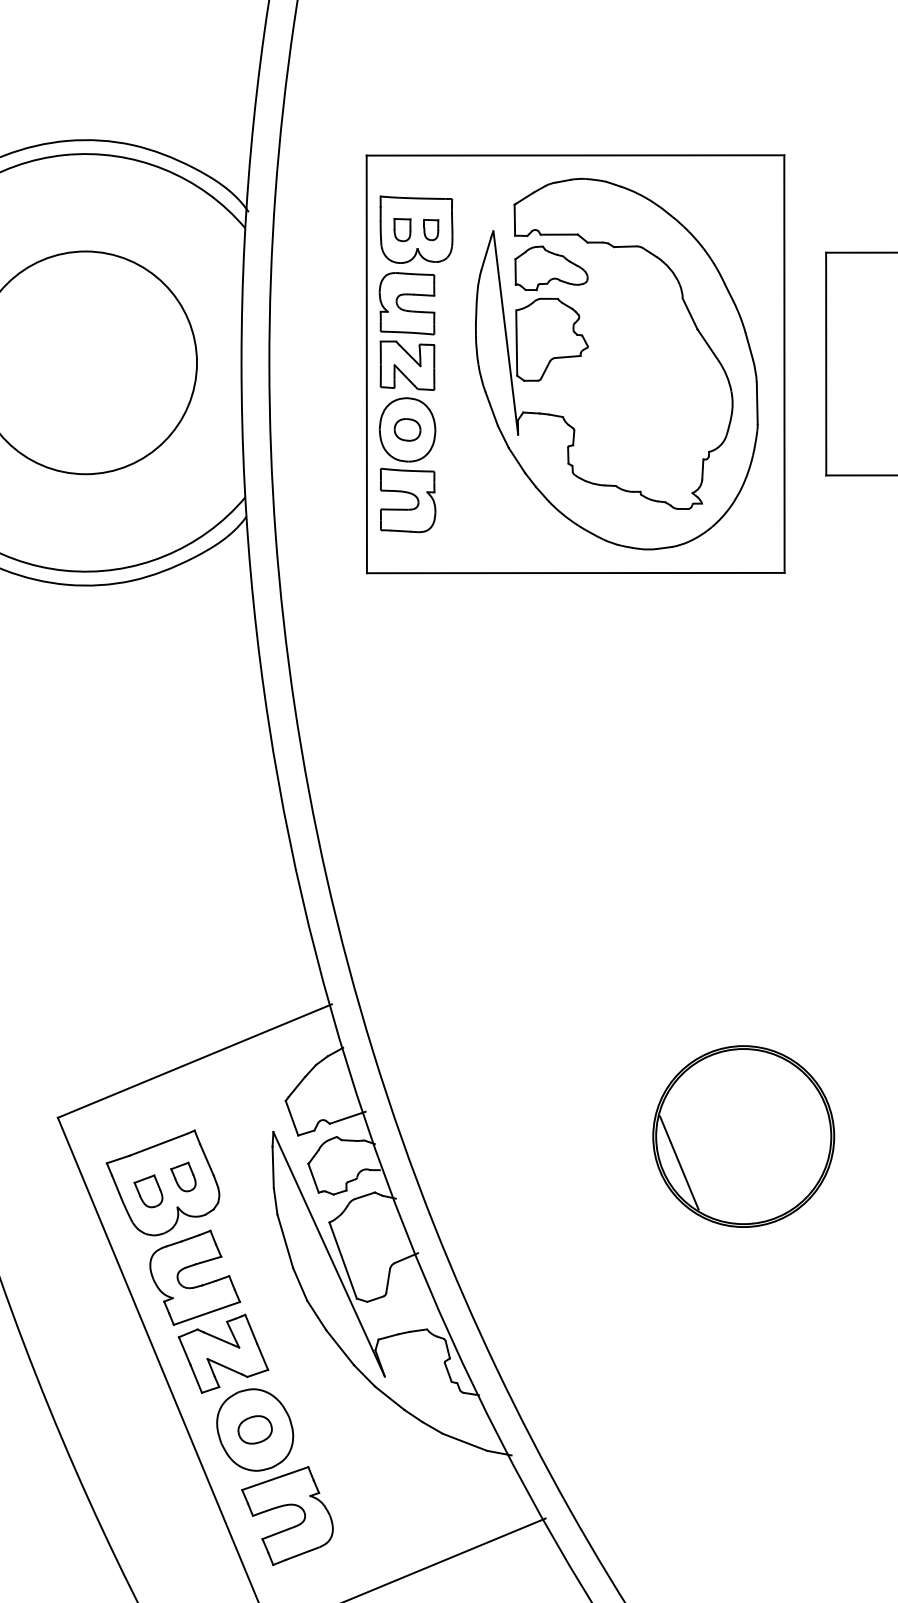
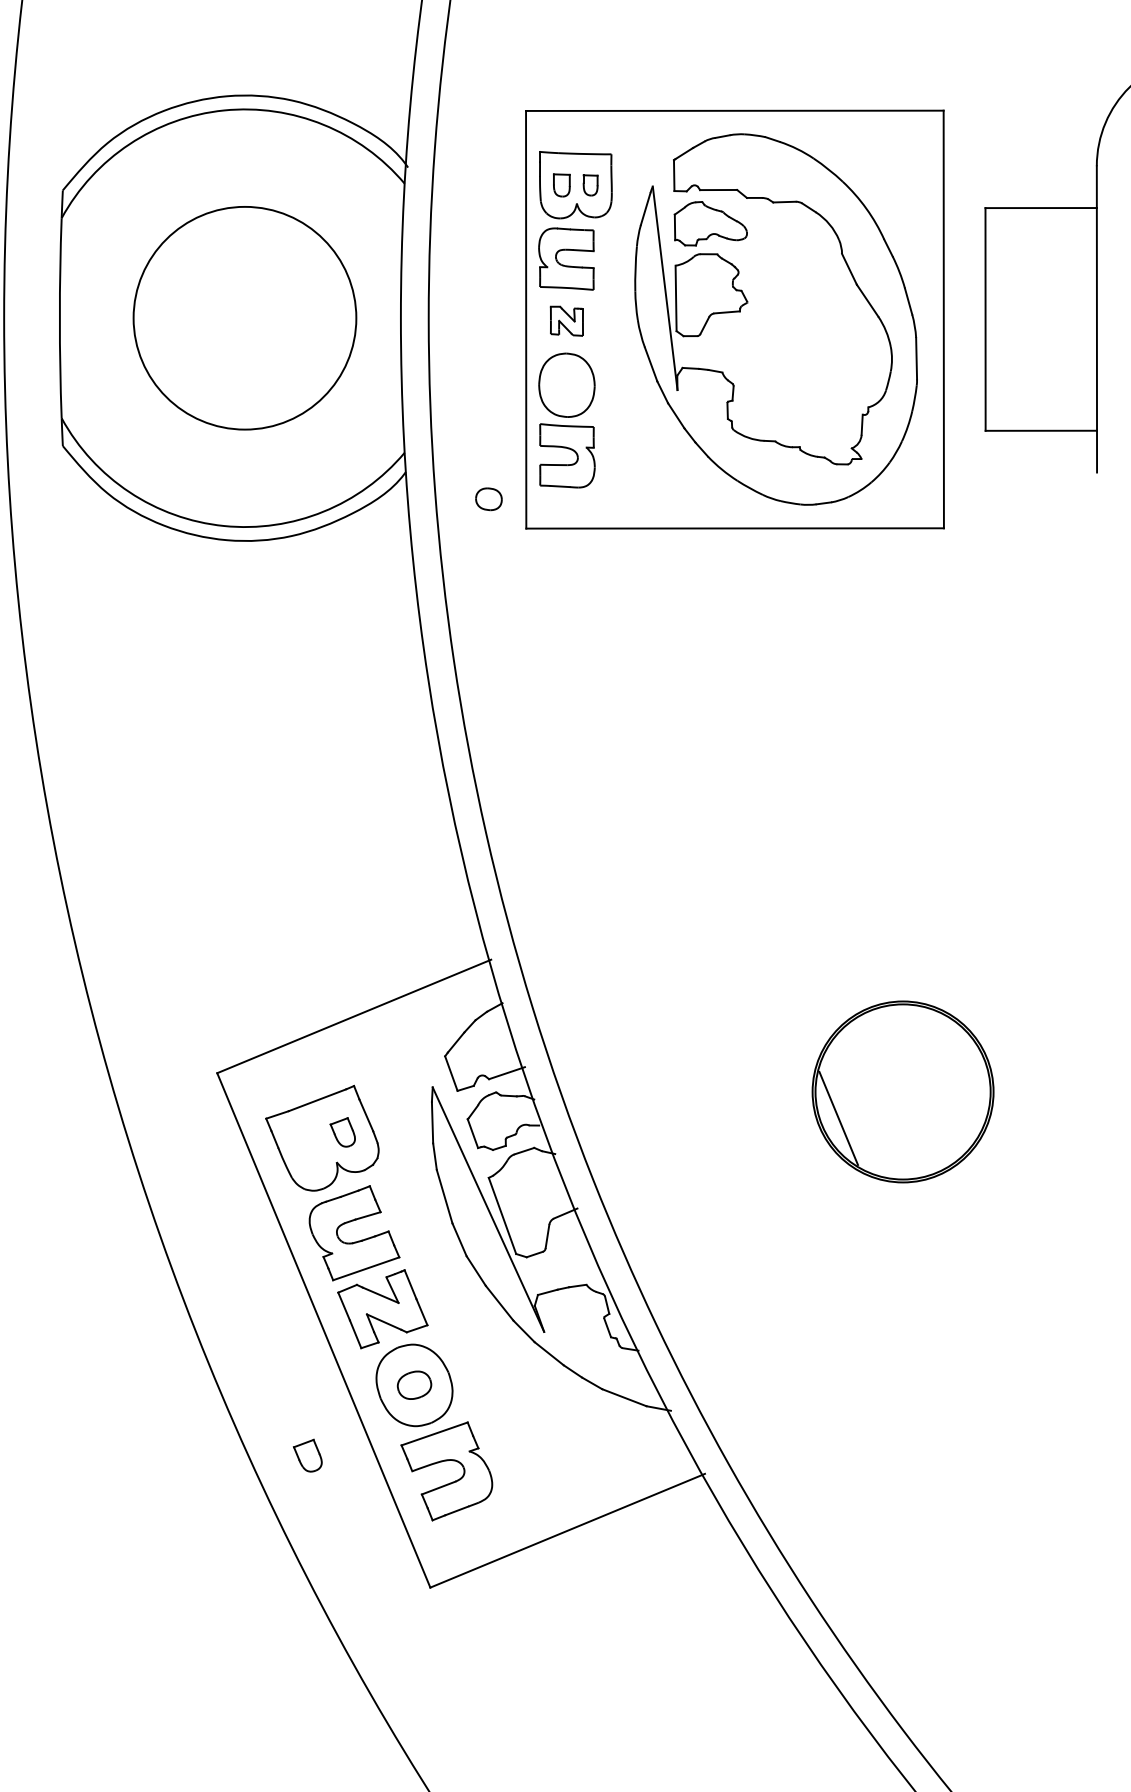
part: (407, 366) -> (566, 321), size x0.6
part: (407, 430) -> (488, 499), moved
part: (148, 1191) -> (307, 1455), moved

